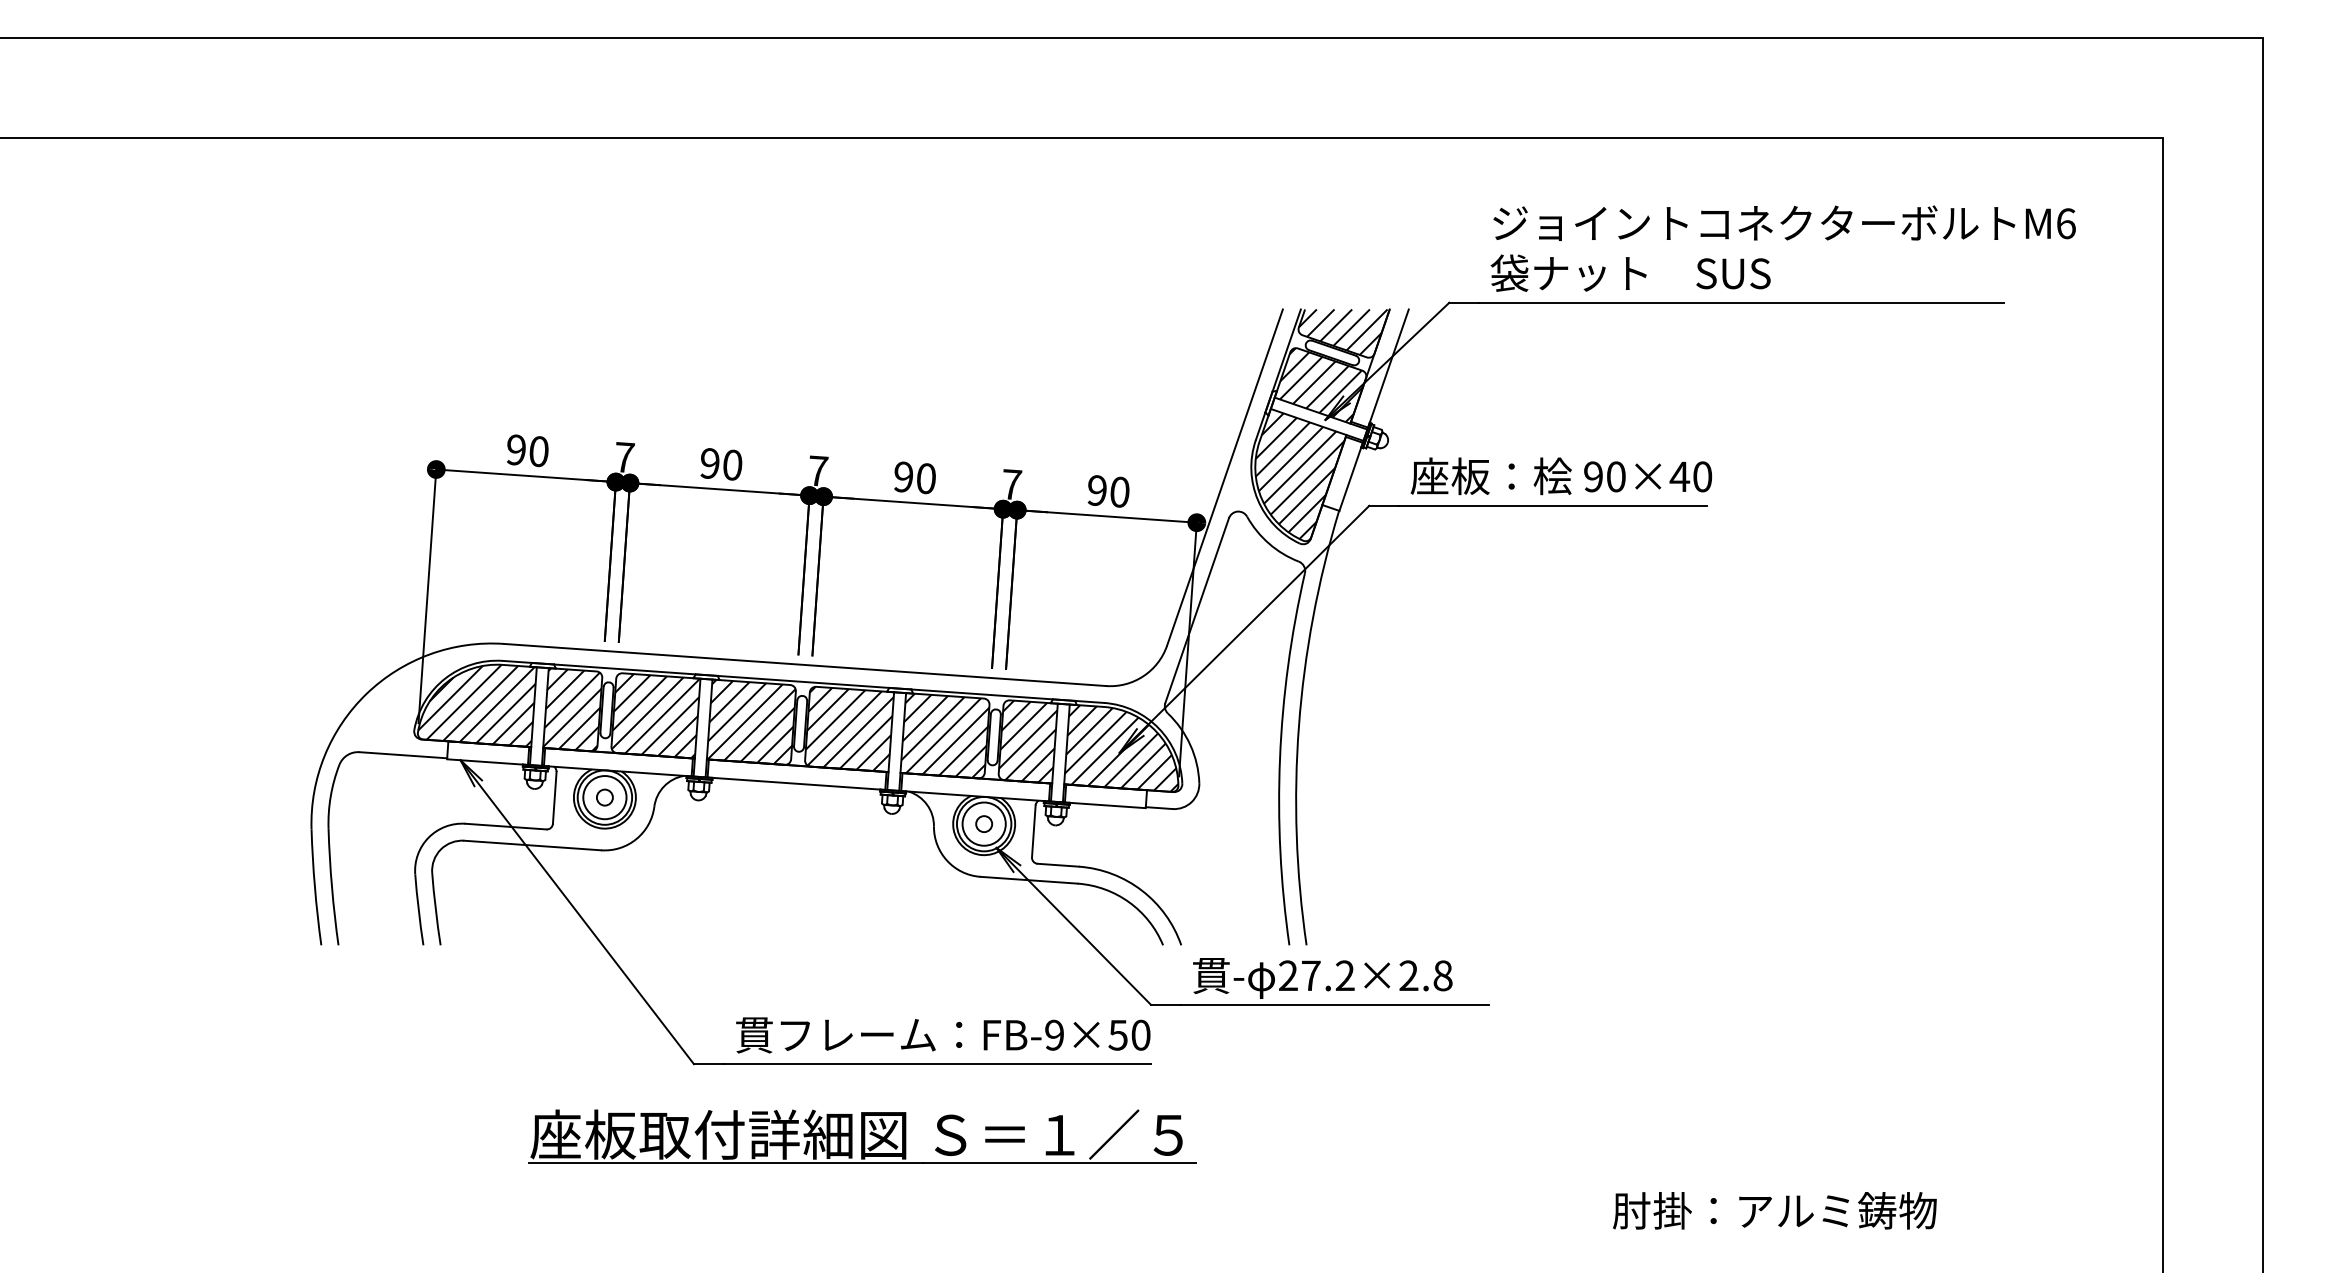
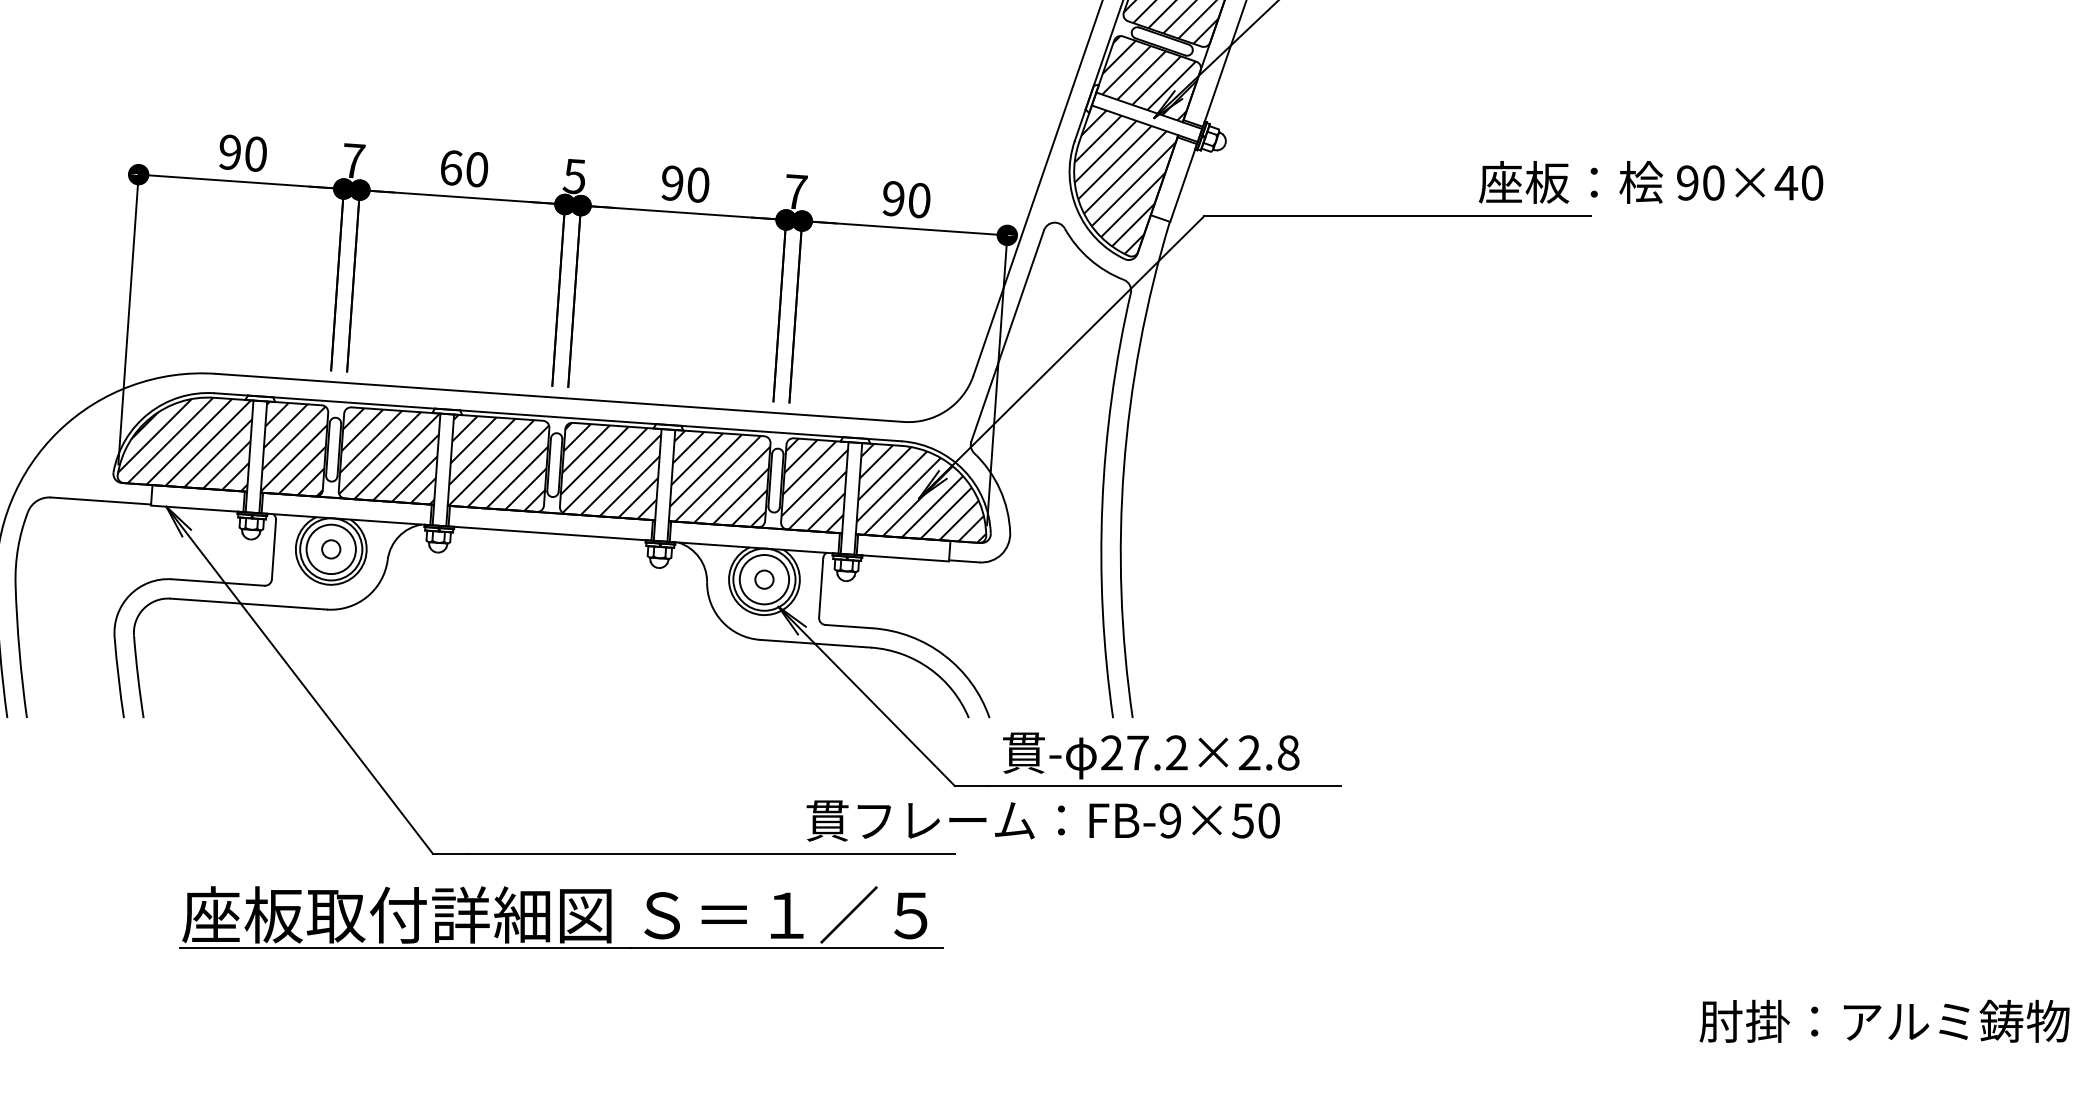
text: (709, 463) -> (450, 167), 90 -> 60
text: (817, 470) -> (574, 175), 7 -> 5
text: (1561, 476) -> (1651, 182), moved
text: (943, 1035) -> (1043, 821), moved
part: (862, 1136) -> (561, 917), moved
text: (1774, 1210) -> (1884, 1020), moved

